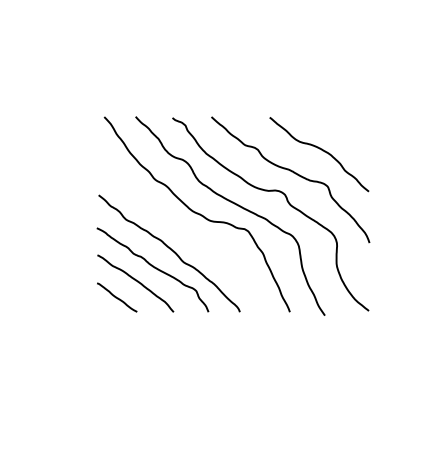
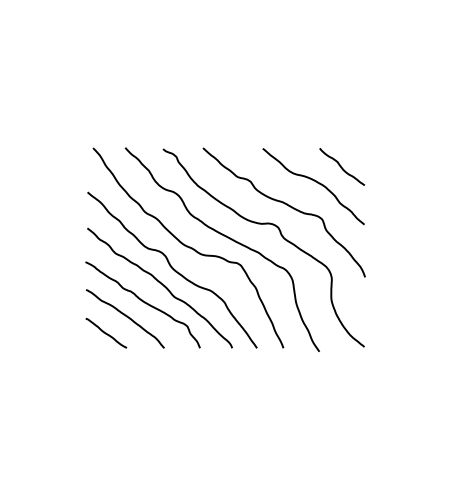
curve: (346, 134) -> (341, 166), added
curve: (181, 235) -> (172, 269), added

